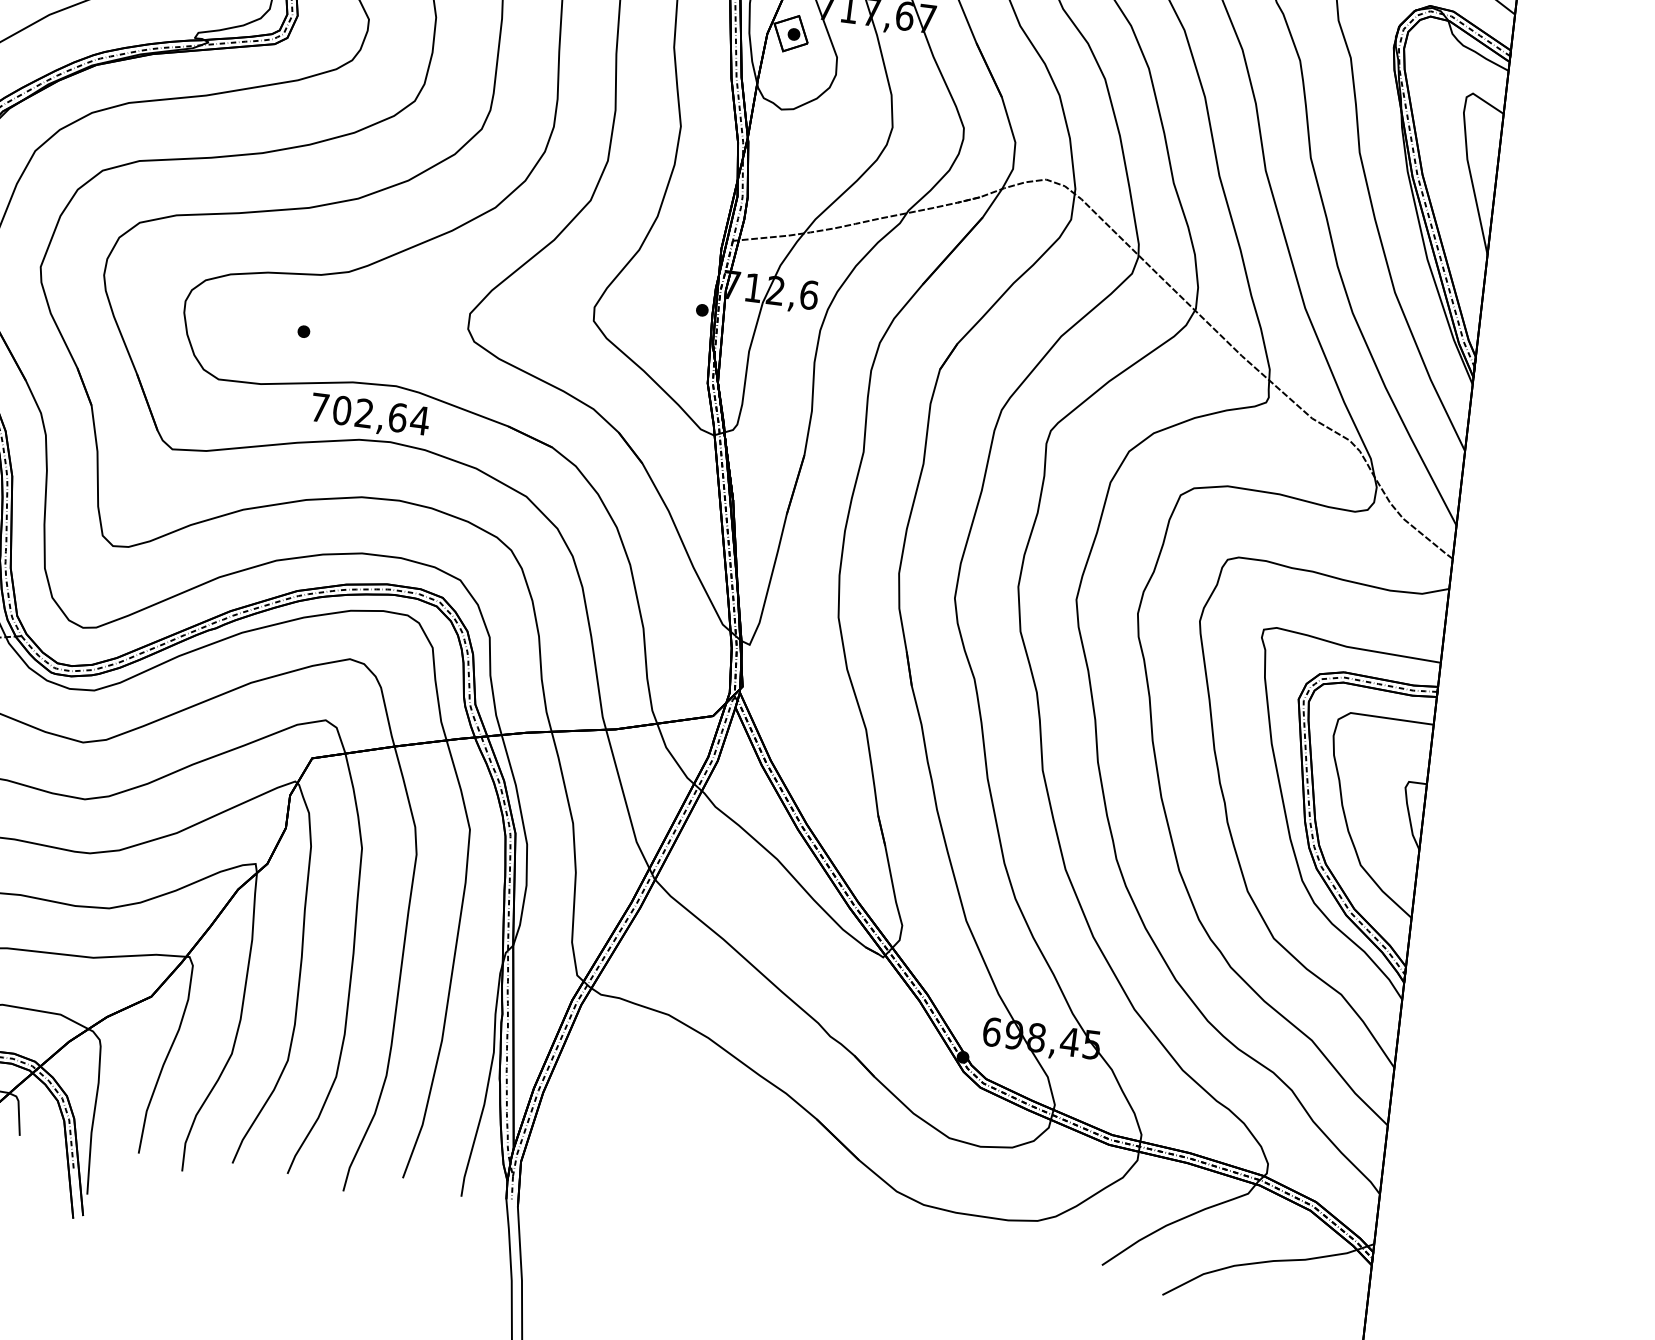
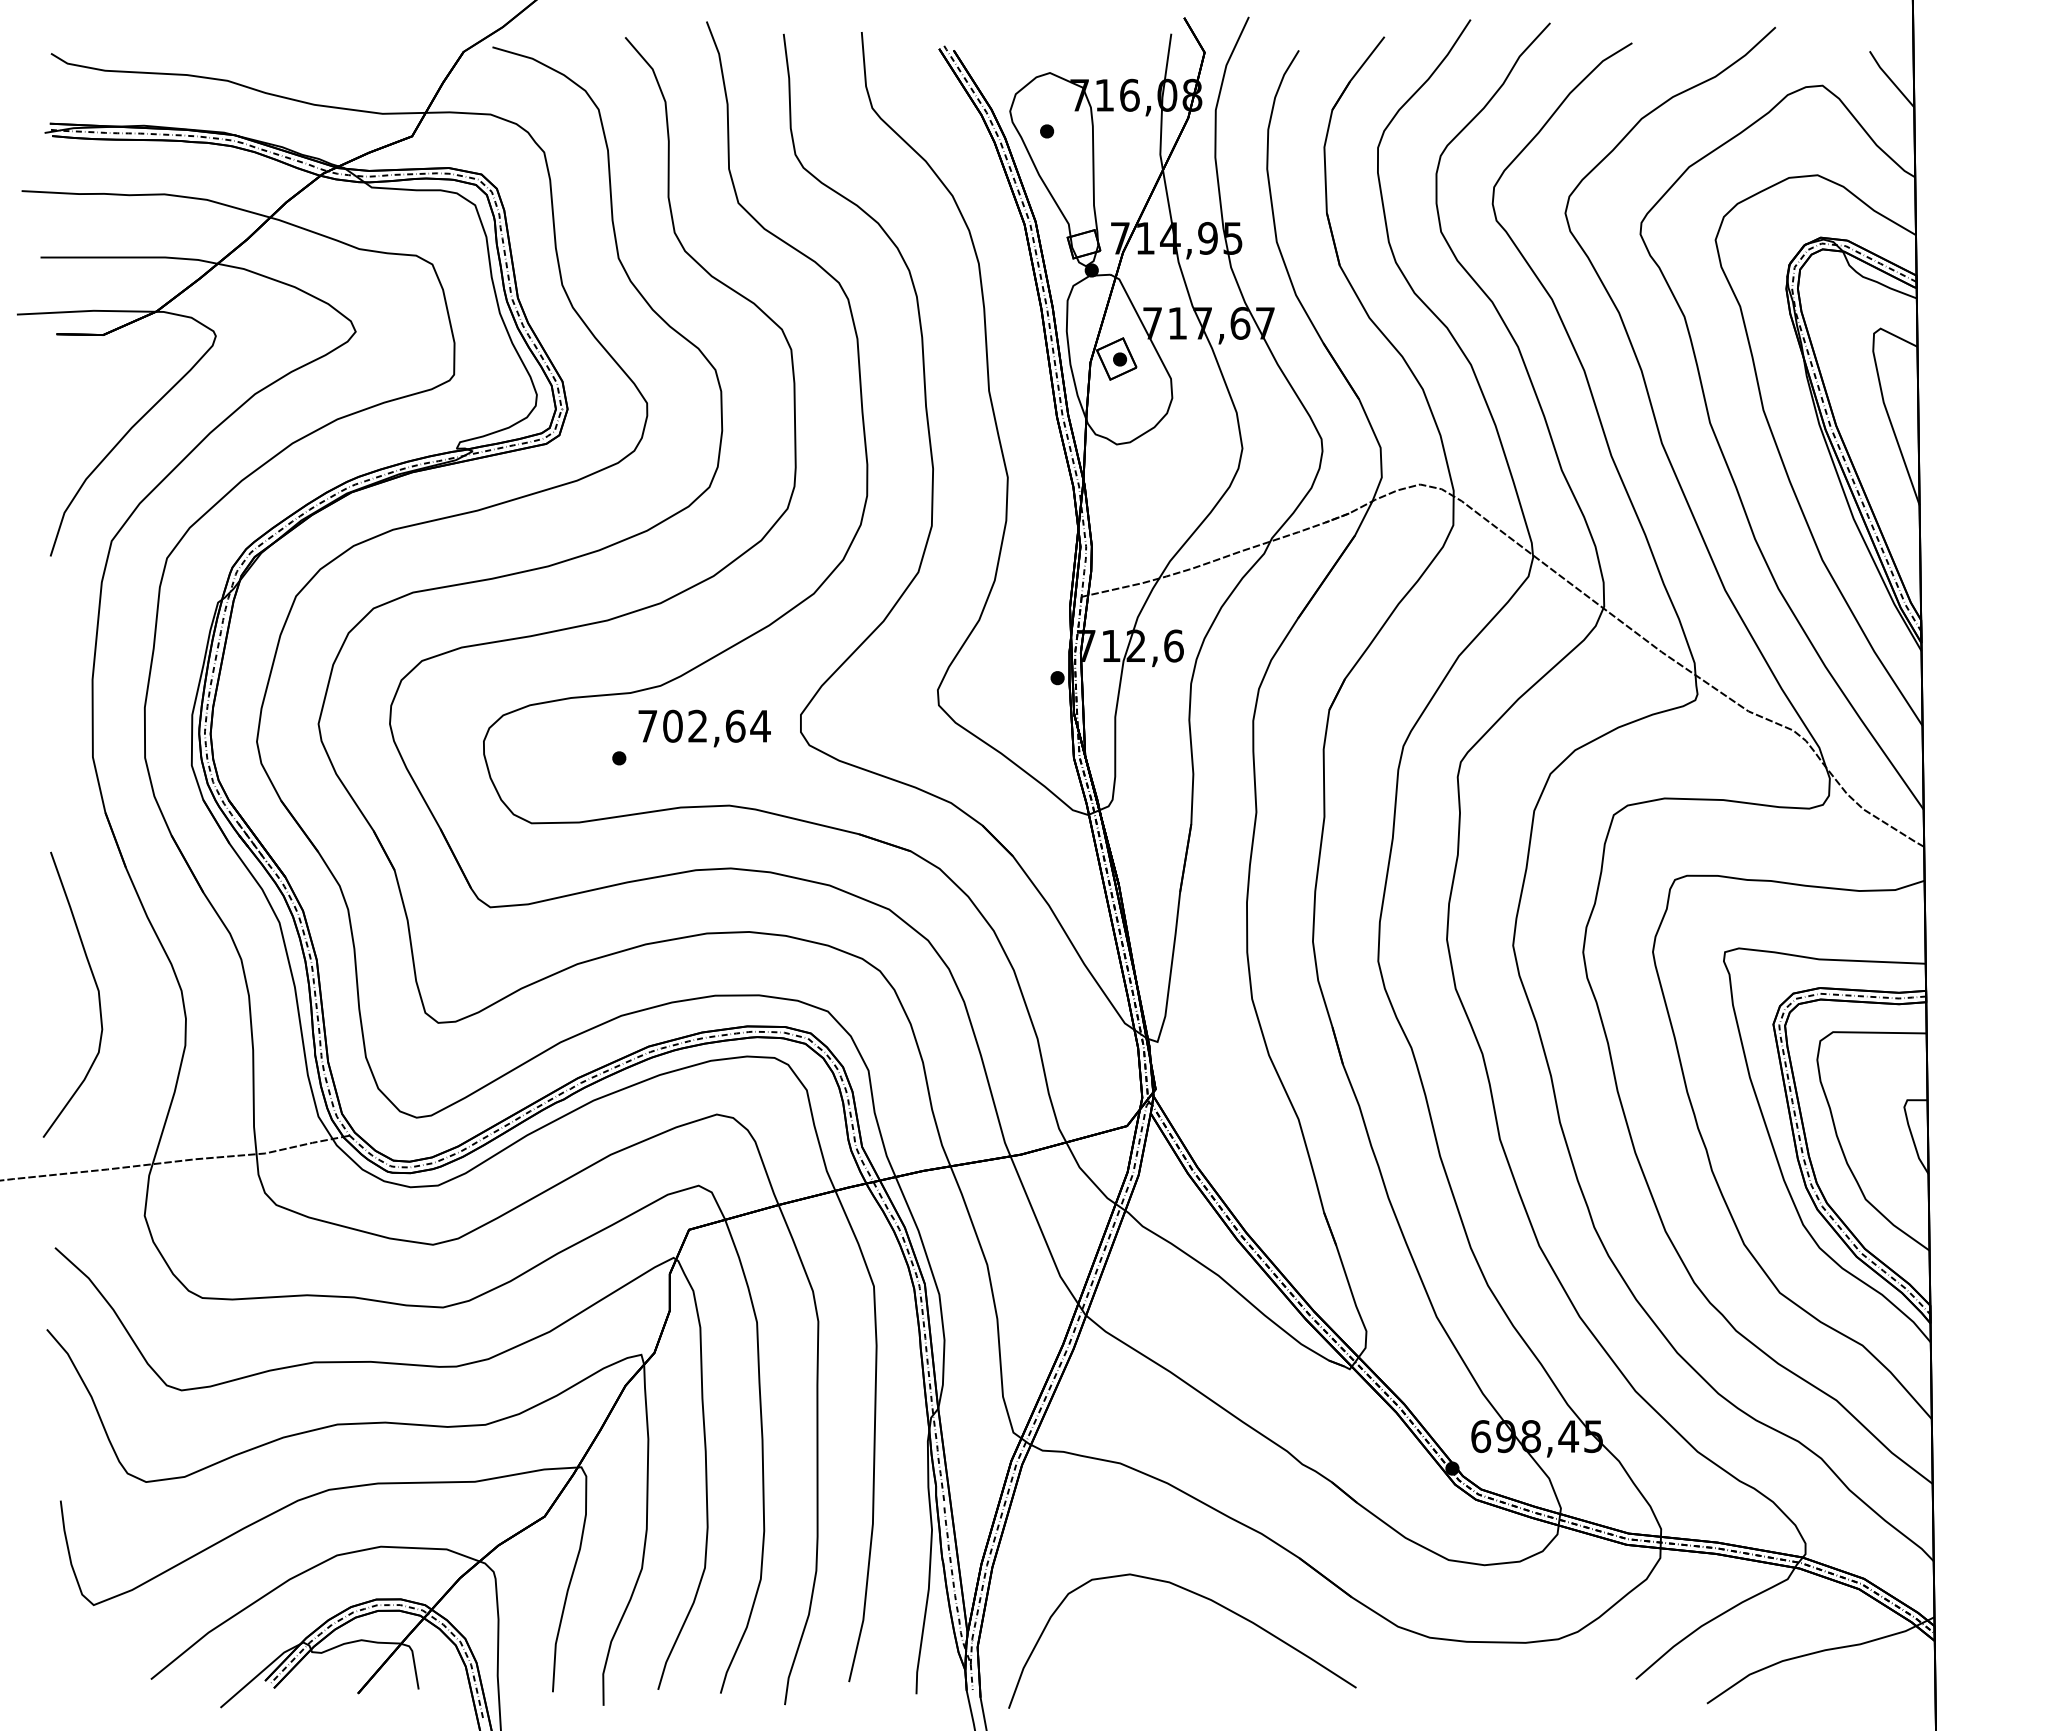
text: (369, 416) -> (704, 728), moved
curve: (723, 1142) -> (1199, 1596), added

